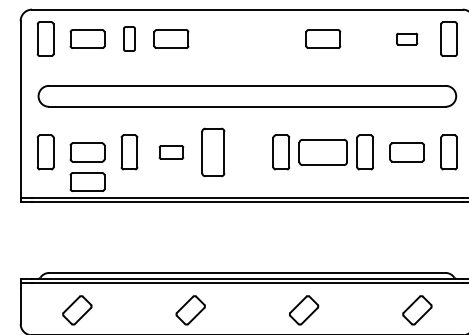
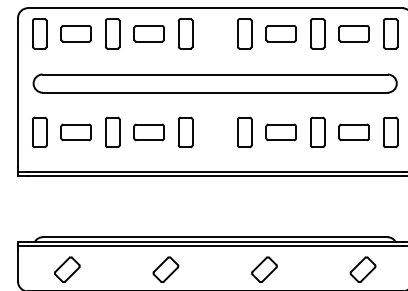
part: (129, 38) -> (112, 33), size x1.43
part: (213, 38) -> (185, 33), added
part: (281, 38) -> (244, 33), added
part: (364, 38) -> (317, 33), added
part: (406, 38) -> (353, 33), size x1.67
part: (171, 152) -> (149, 132), size x1.43
part: (213, 152) -> (185, 132), size x0.71
part: (323, 152) -> (281, 132), size x0.71
part: (87, 181) -> (76, 157), removed

